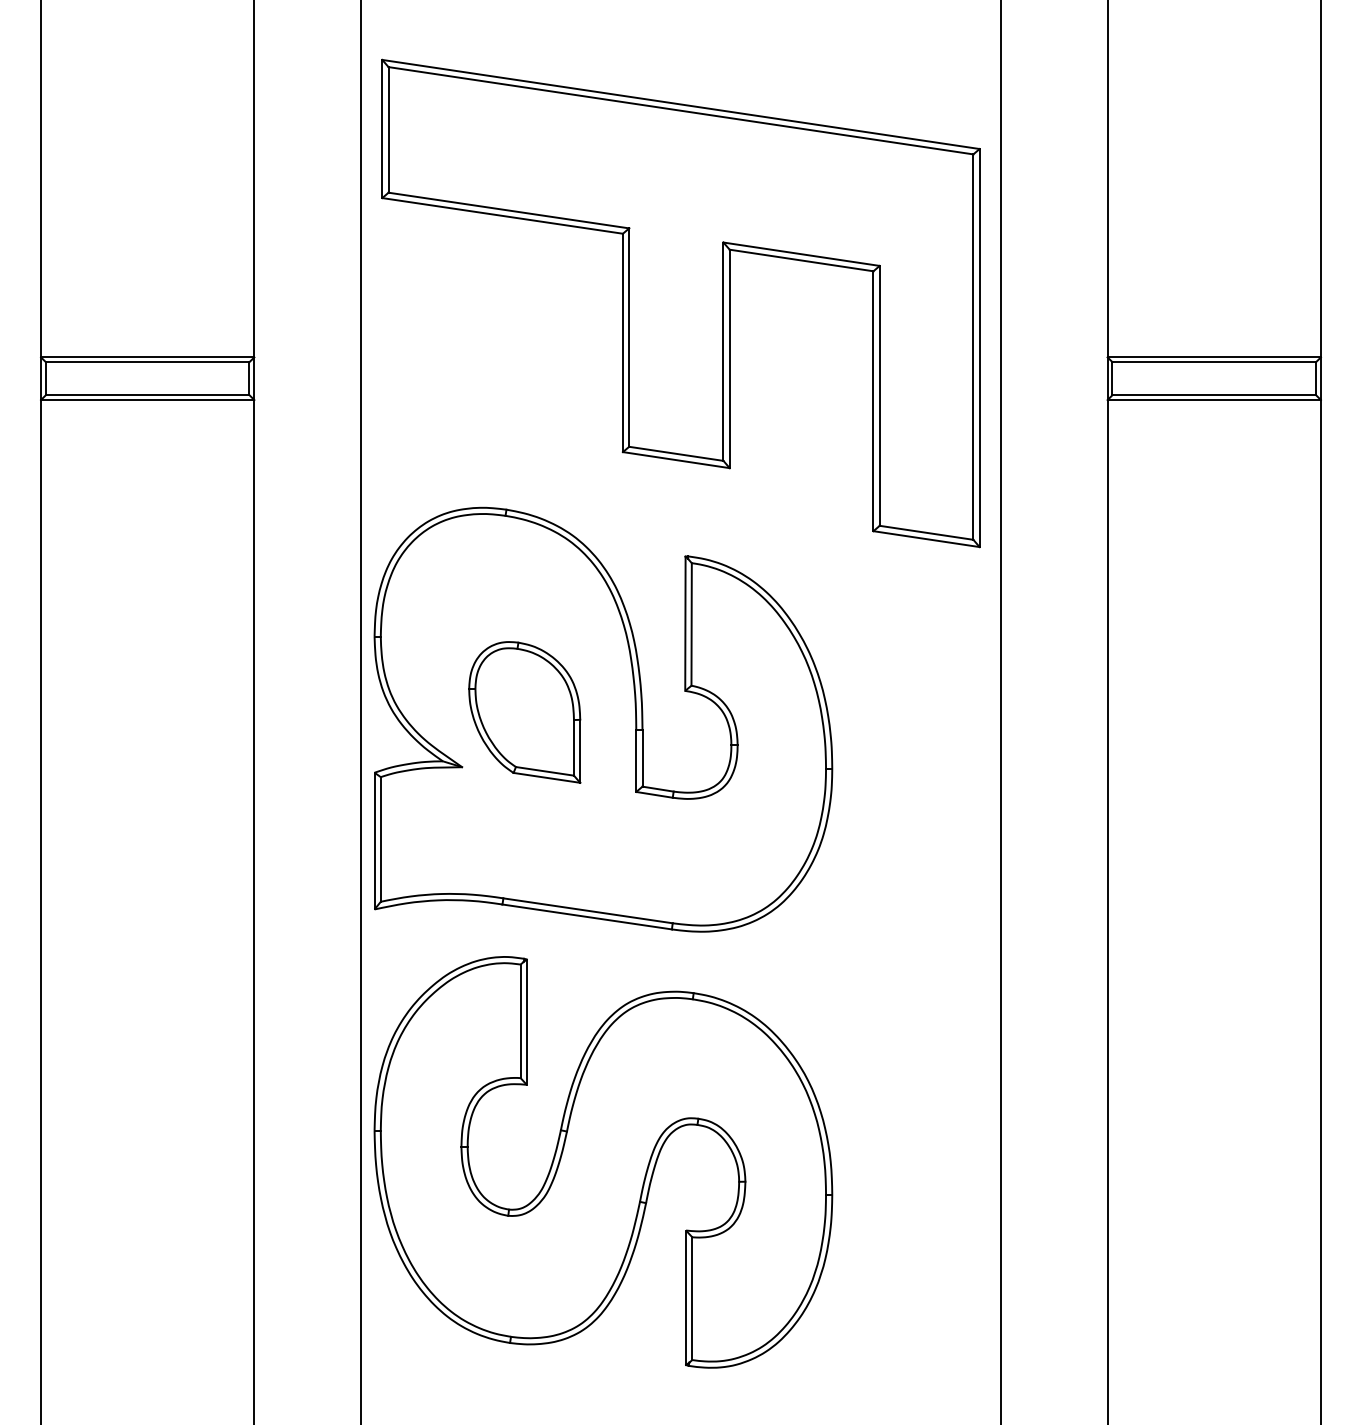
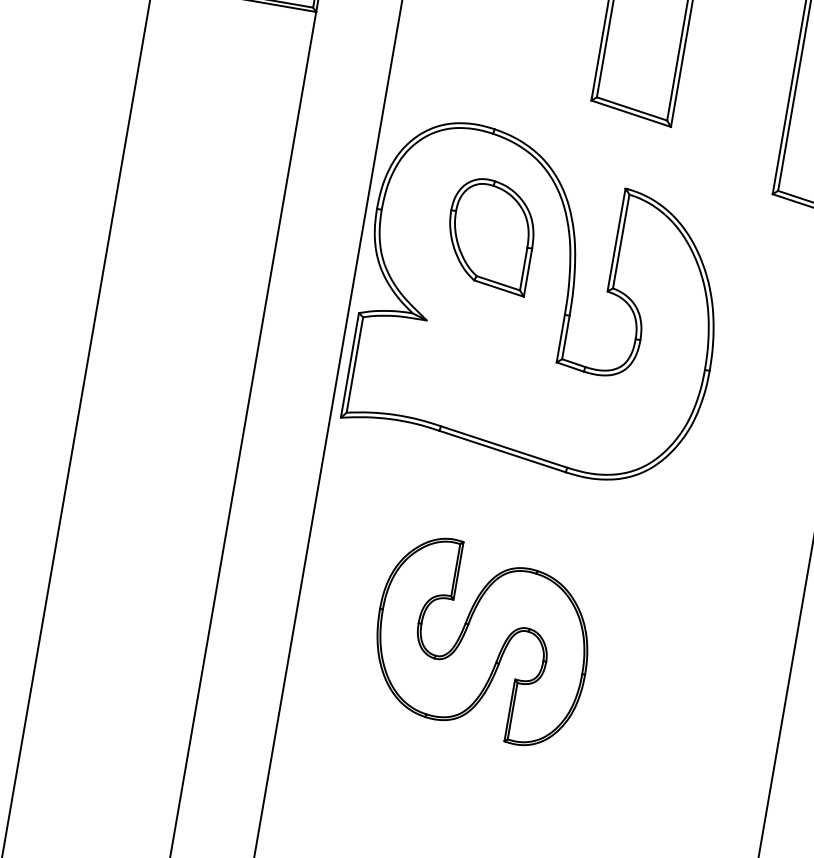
part: (524, 712) -> (490, 235), moved
part: (603, 1162) -> (482, 641), size x0.6

